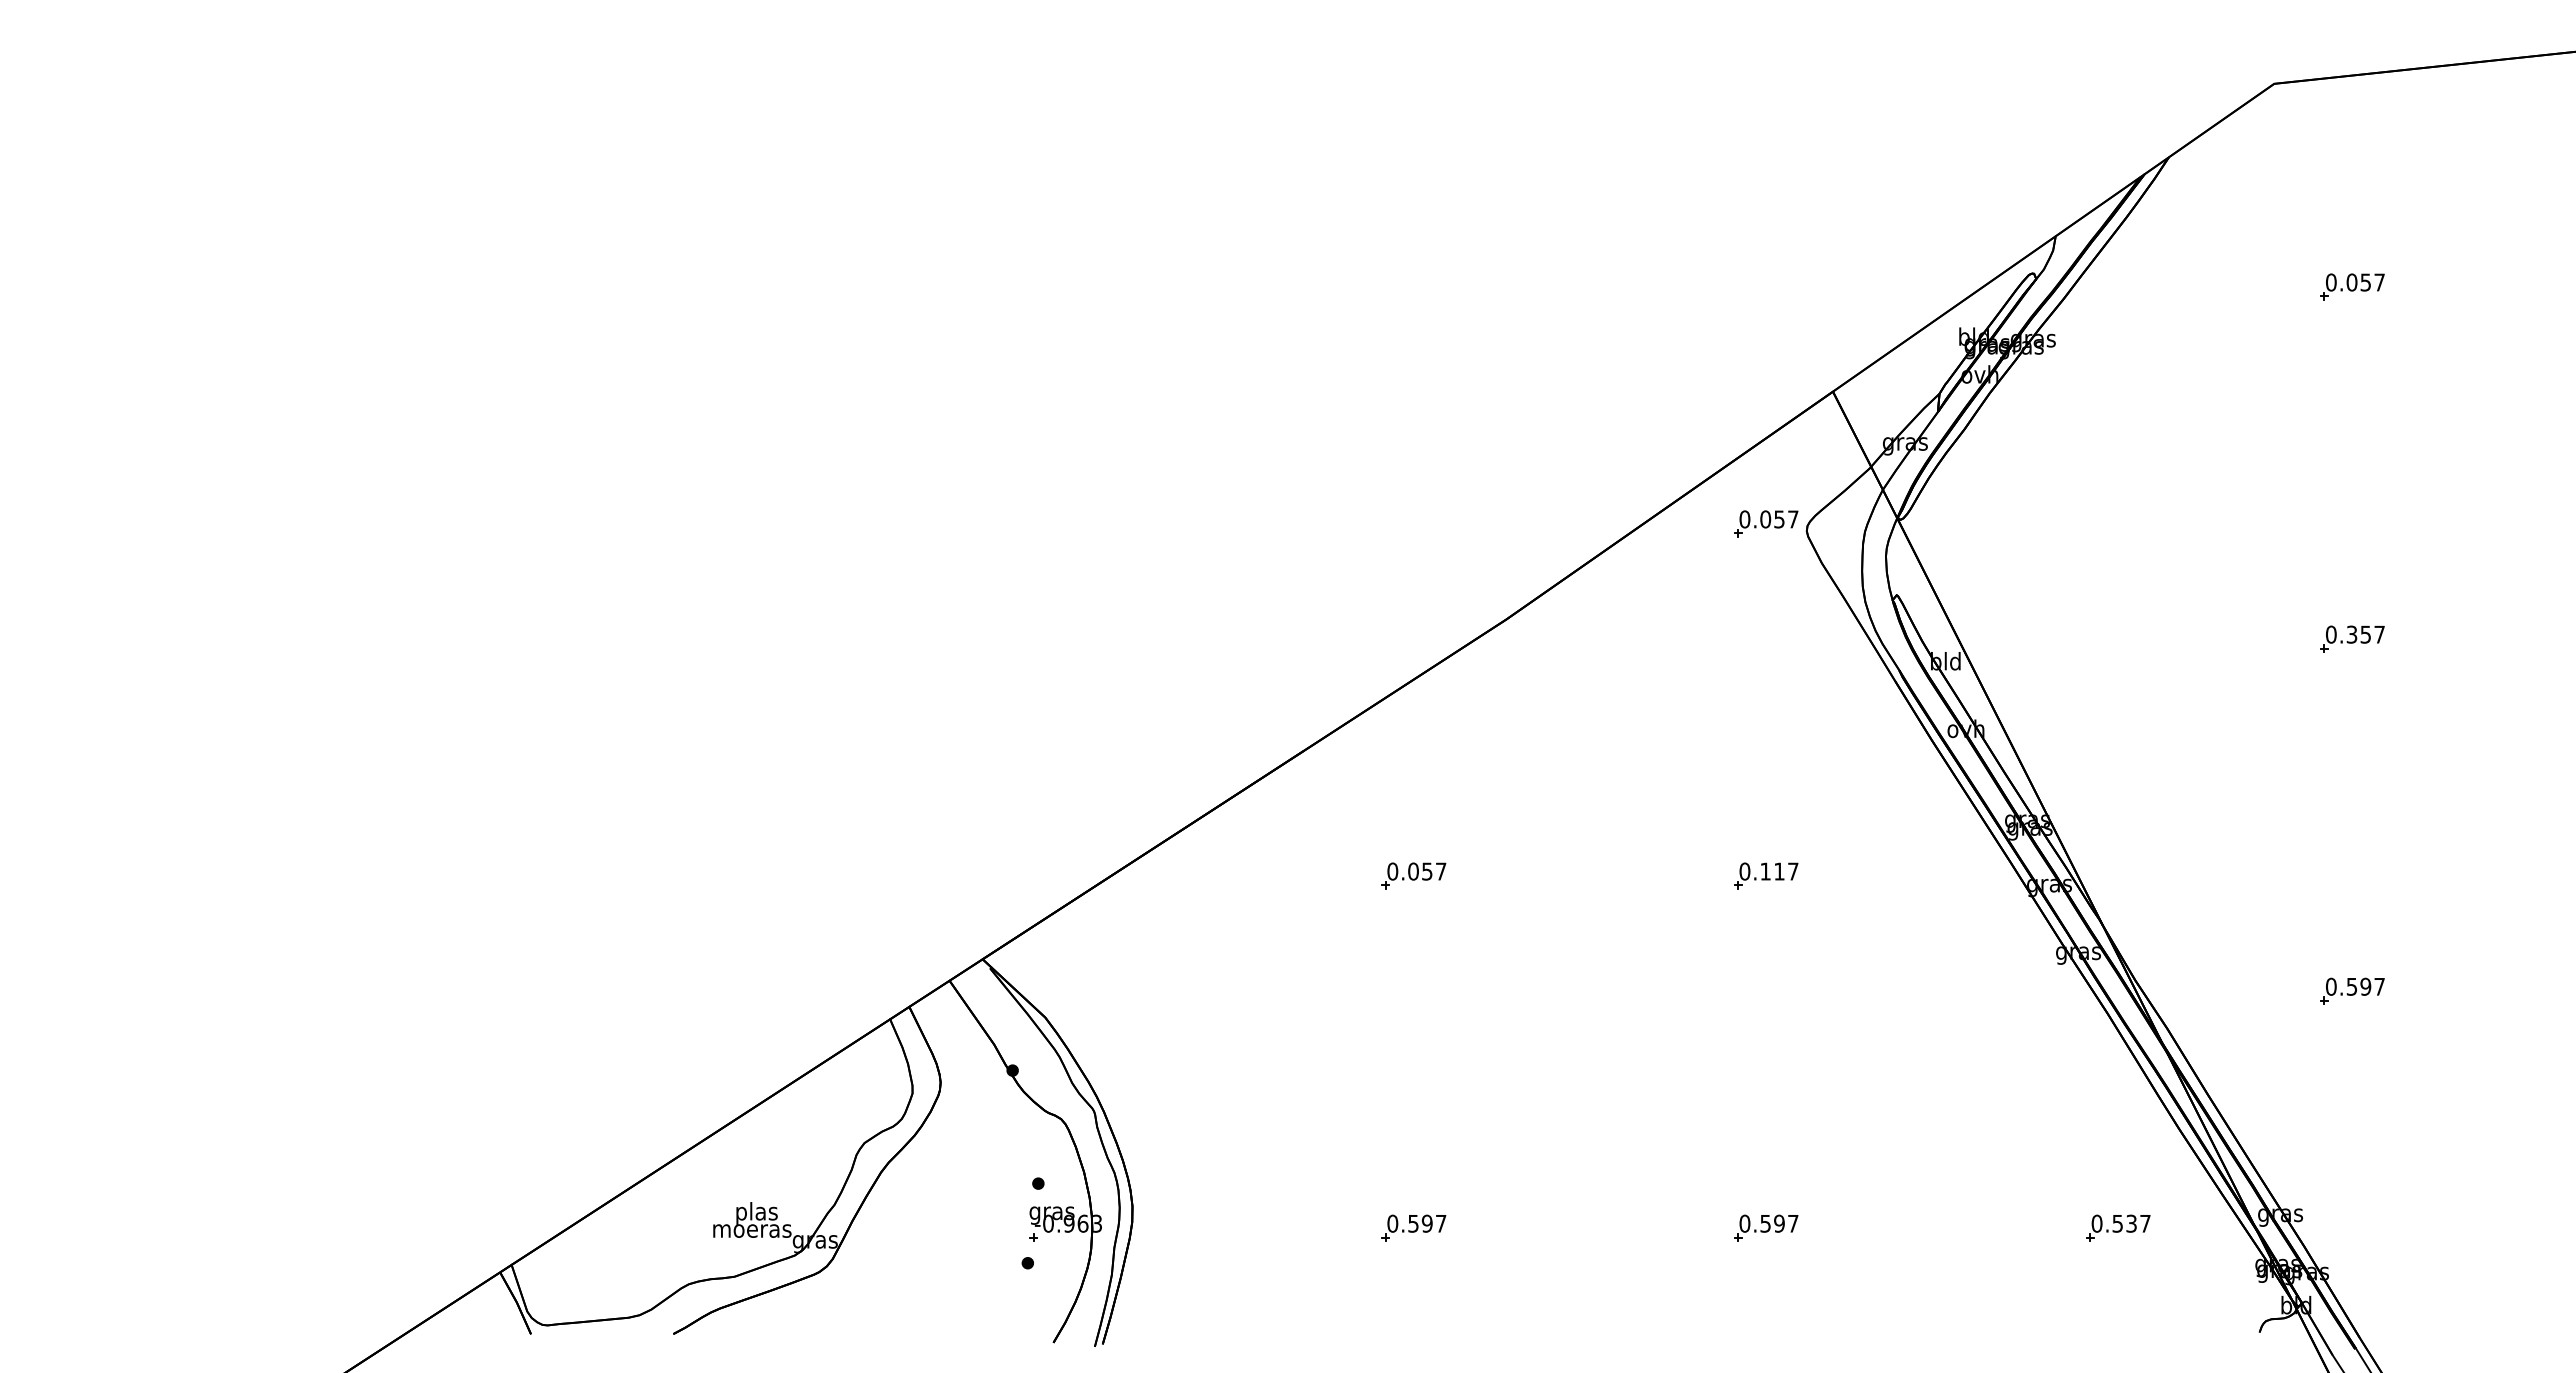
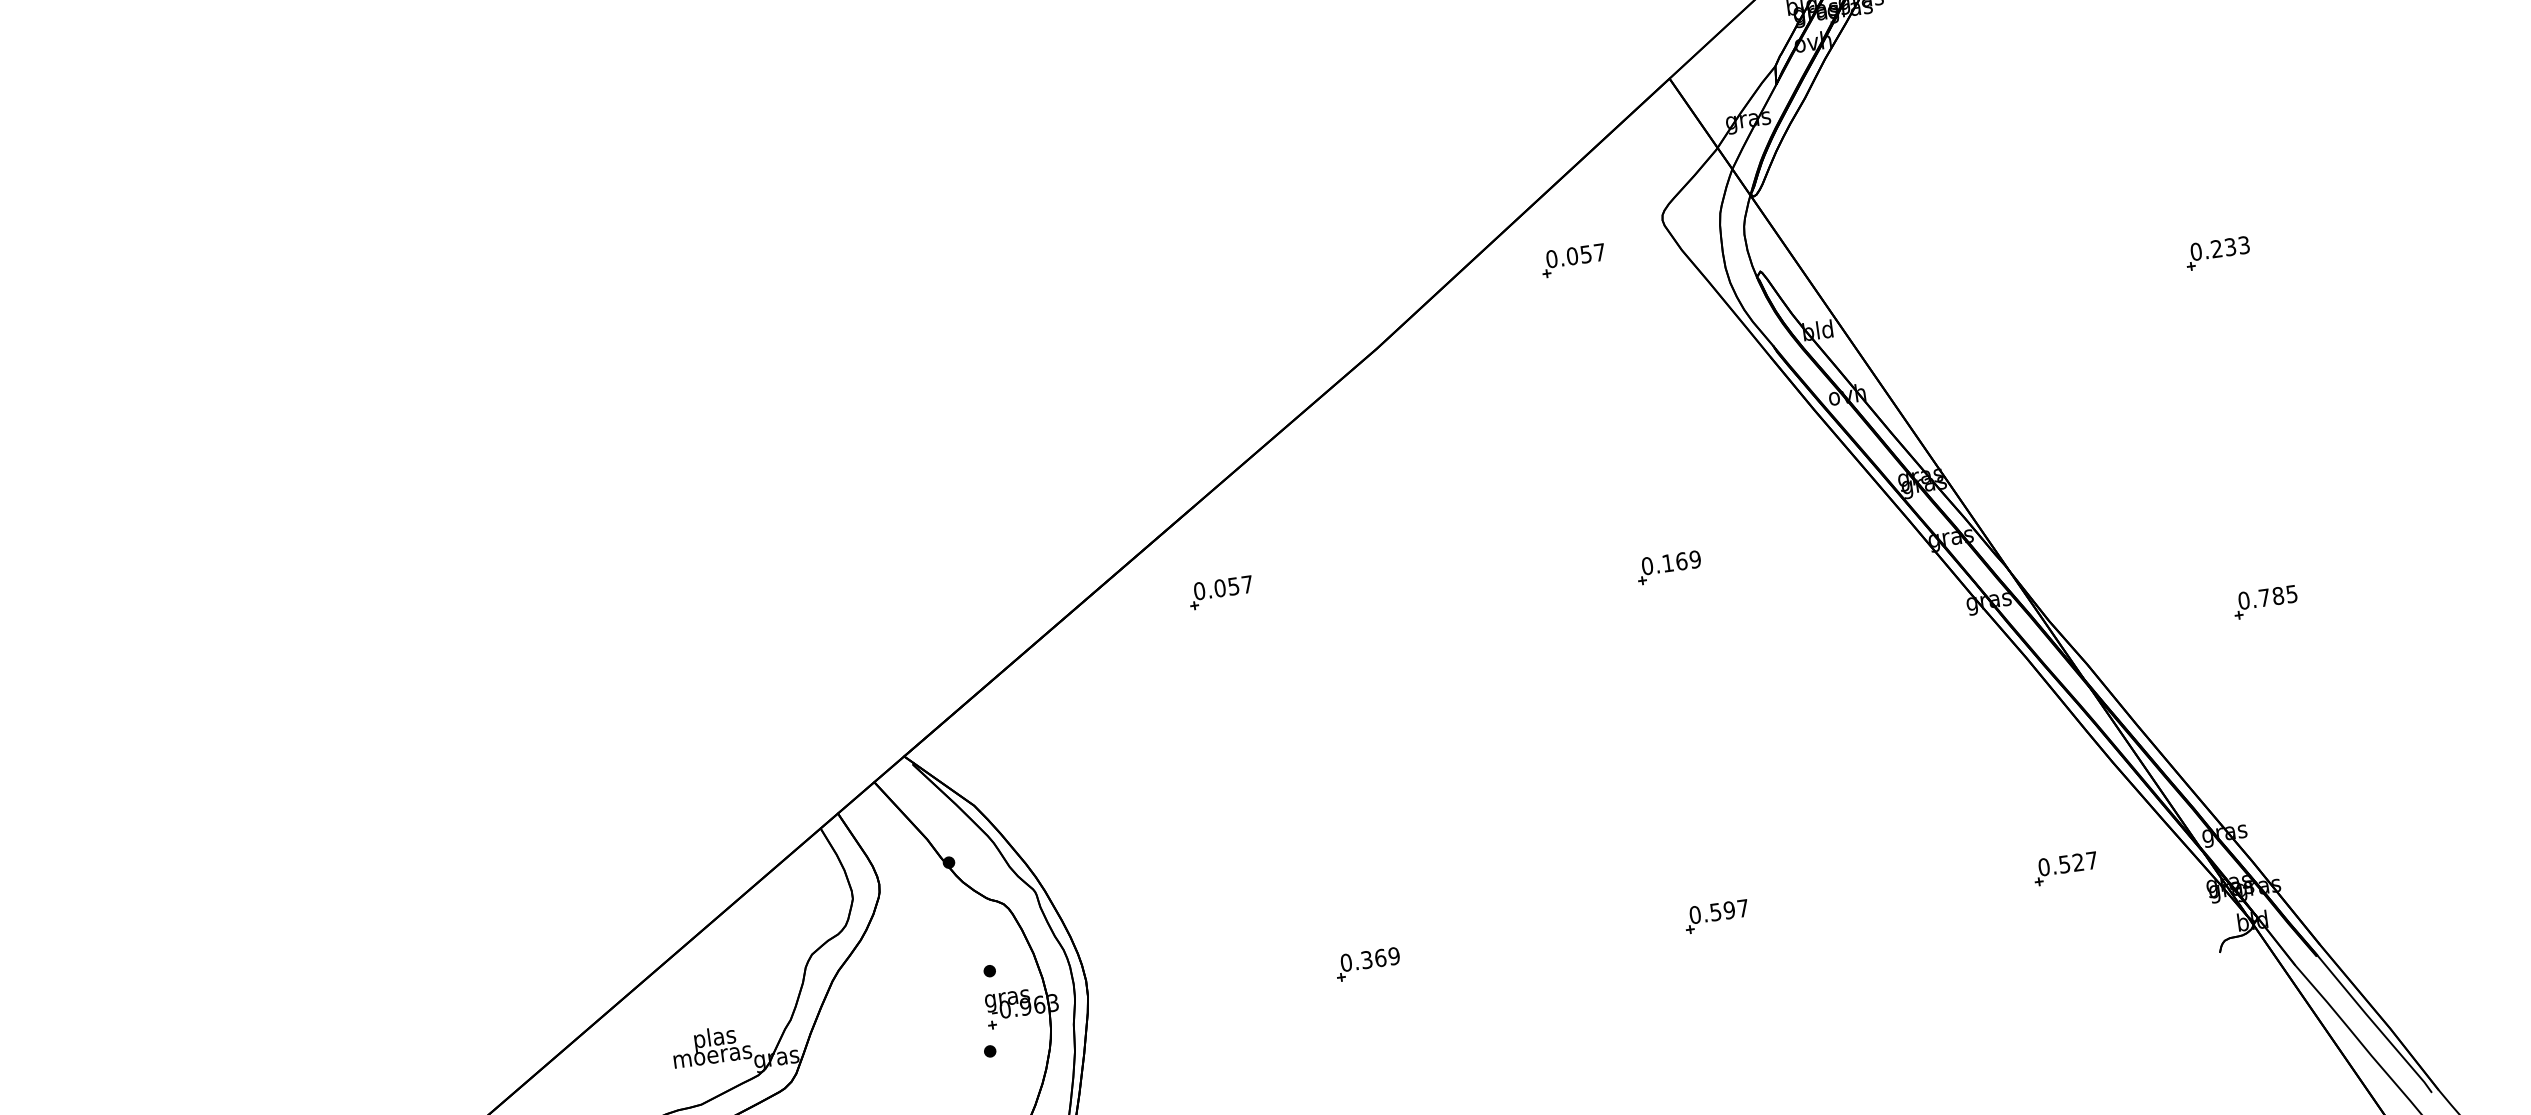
part: (1766, 523) -> (1573, 260), moved
text: (2365, 634) -> (2230, 246), 0.357 -> 0.233
text: (1786, 871) -> (1688, 560), 0.117 -> 0.169
part: (1413, 875) -> (1220, 592), moved
text: (2365, 986) -> (2277, 595), 0.597 -> 0.785
text: (1427, 1223) -> (1380, 957), 0.597 -> 0.369
text: (2131, 1223) -> (2078, 862), 0.537 -> 0.527

